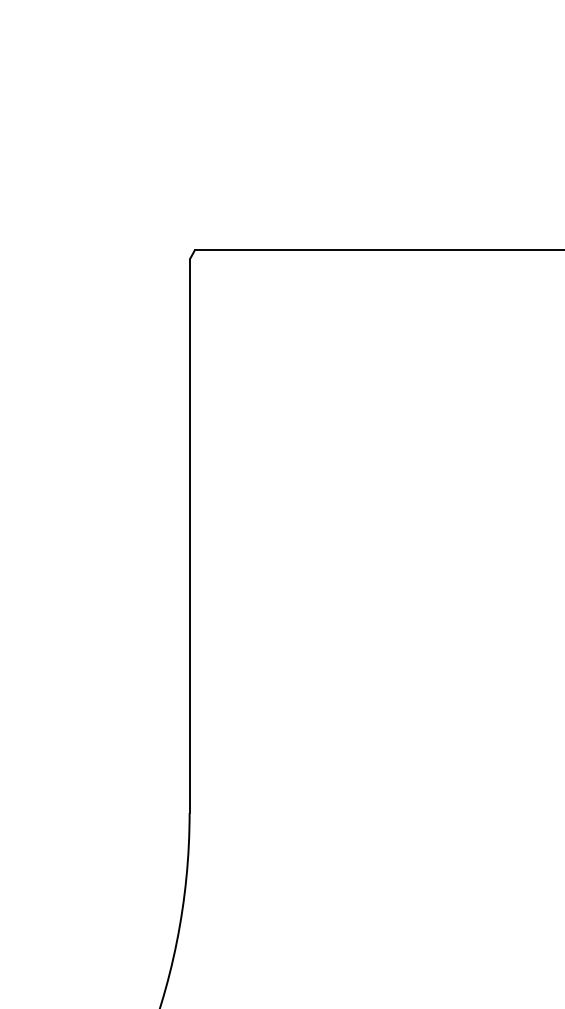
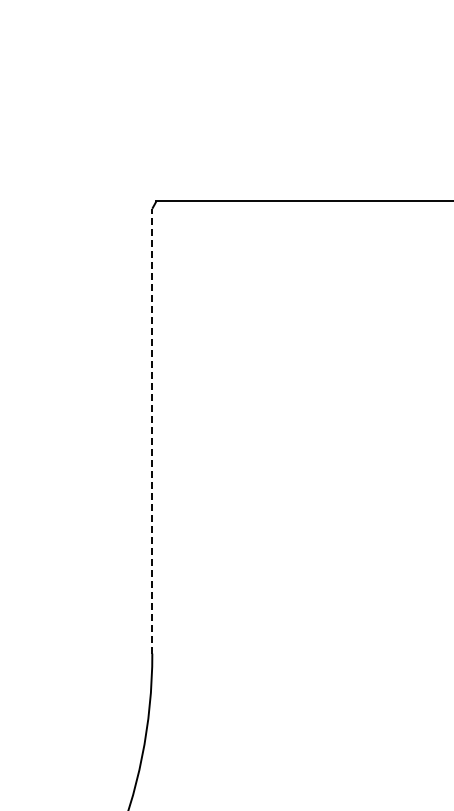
line: (189, 535) -> (152, 430), solid -> dashed

